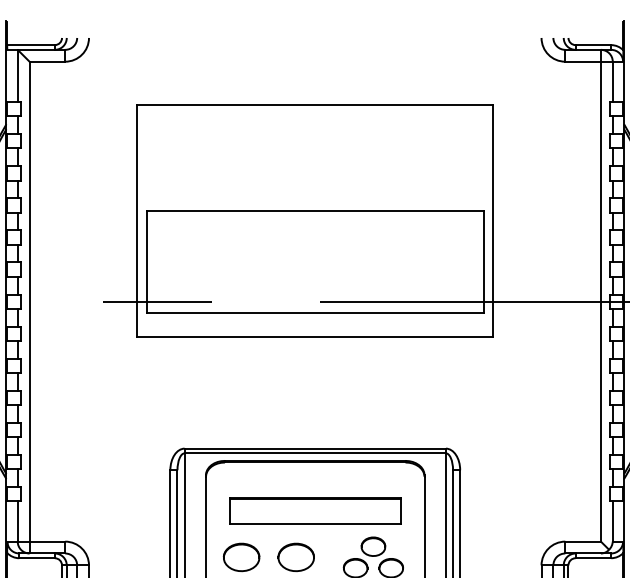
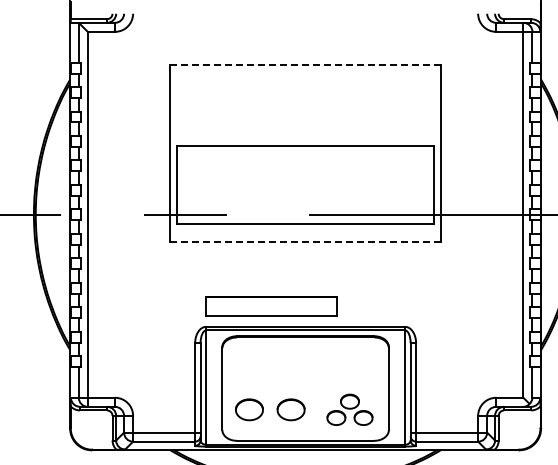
line: (315, 104) -> (305, 64), solid -> dashed
line: (315, 336) -> (305, 241), solid -> dashed
part: (315, 511) -> (271, 306), moved

